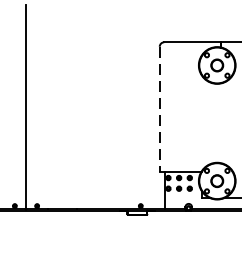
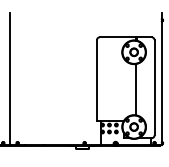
line: (159, 110) -> (96, 81), dashed -> solid
line: (220, 123) -> (136, 89), added

